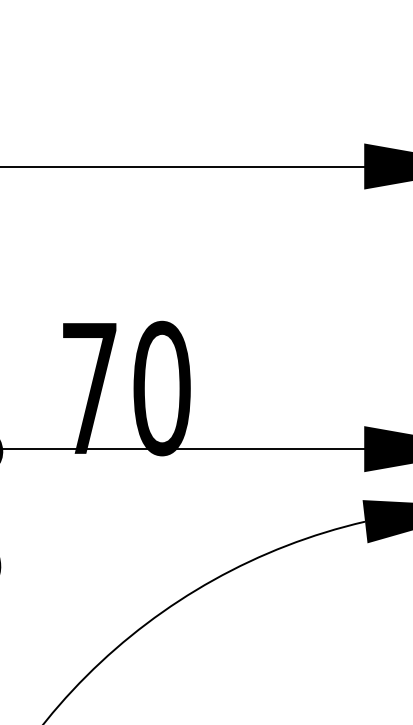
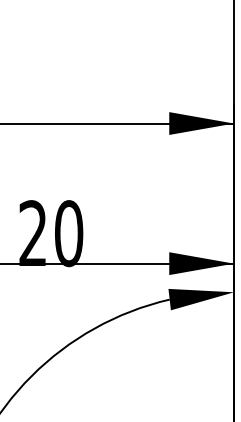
text: (88, 386) -> (32, 232), 70 -> 20

